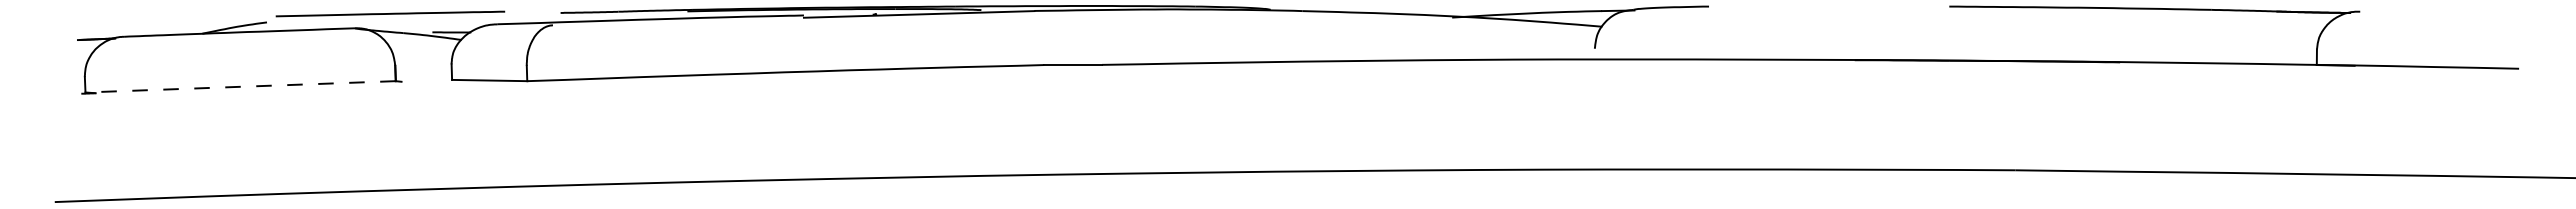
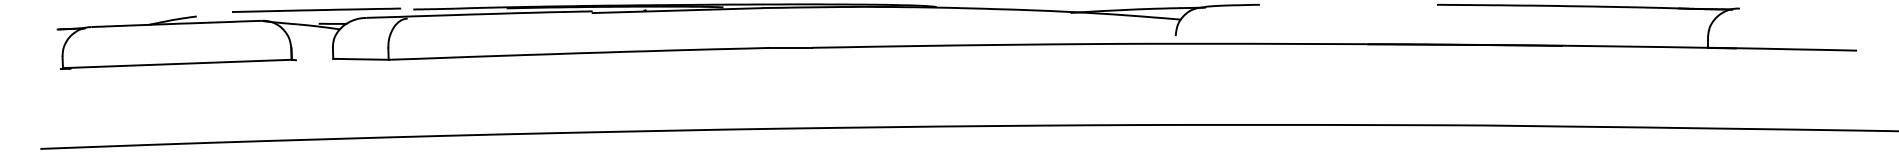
line: (390, 13) -> (316, 9), moved
line: (240, 86) -> (177, 63), dashed -> solid

